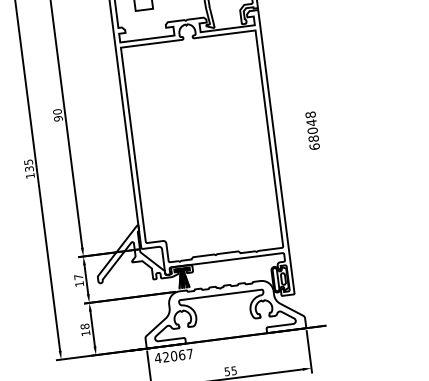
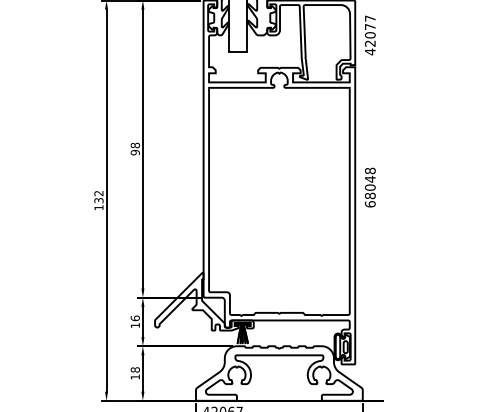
text: (57, 111) -> (135, 145), 90 -> 98
text: (312, 130) -> (370, 187), moved
text: (28, 162) -> (98, 193), 135 -> 132
text: (77, 277) -> (134, 318), 17 -> 16

